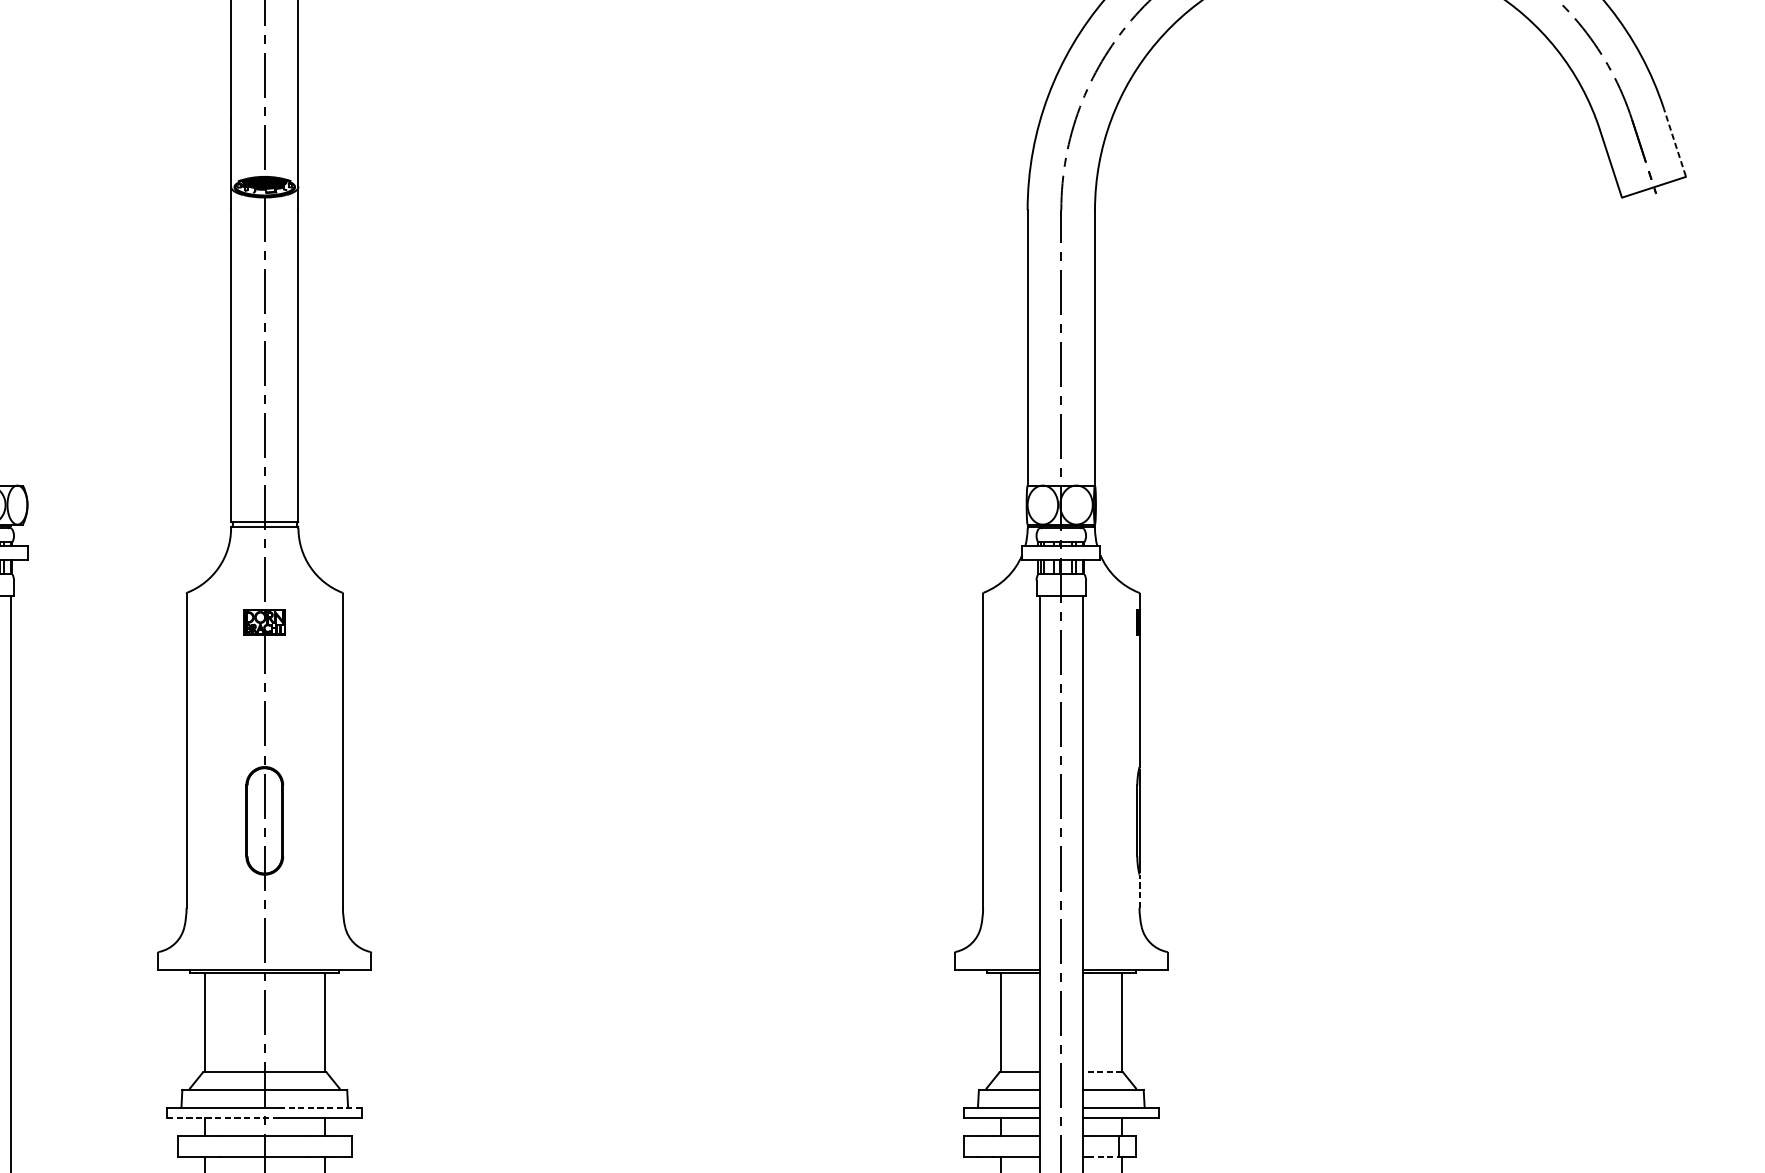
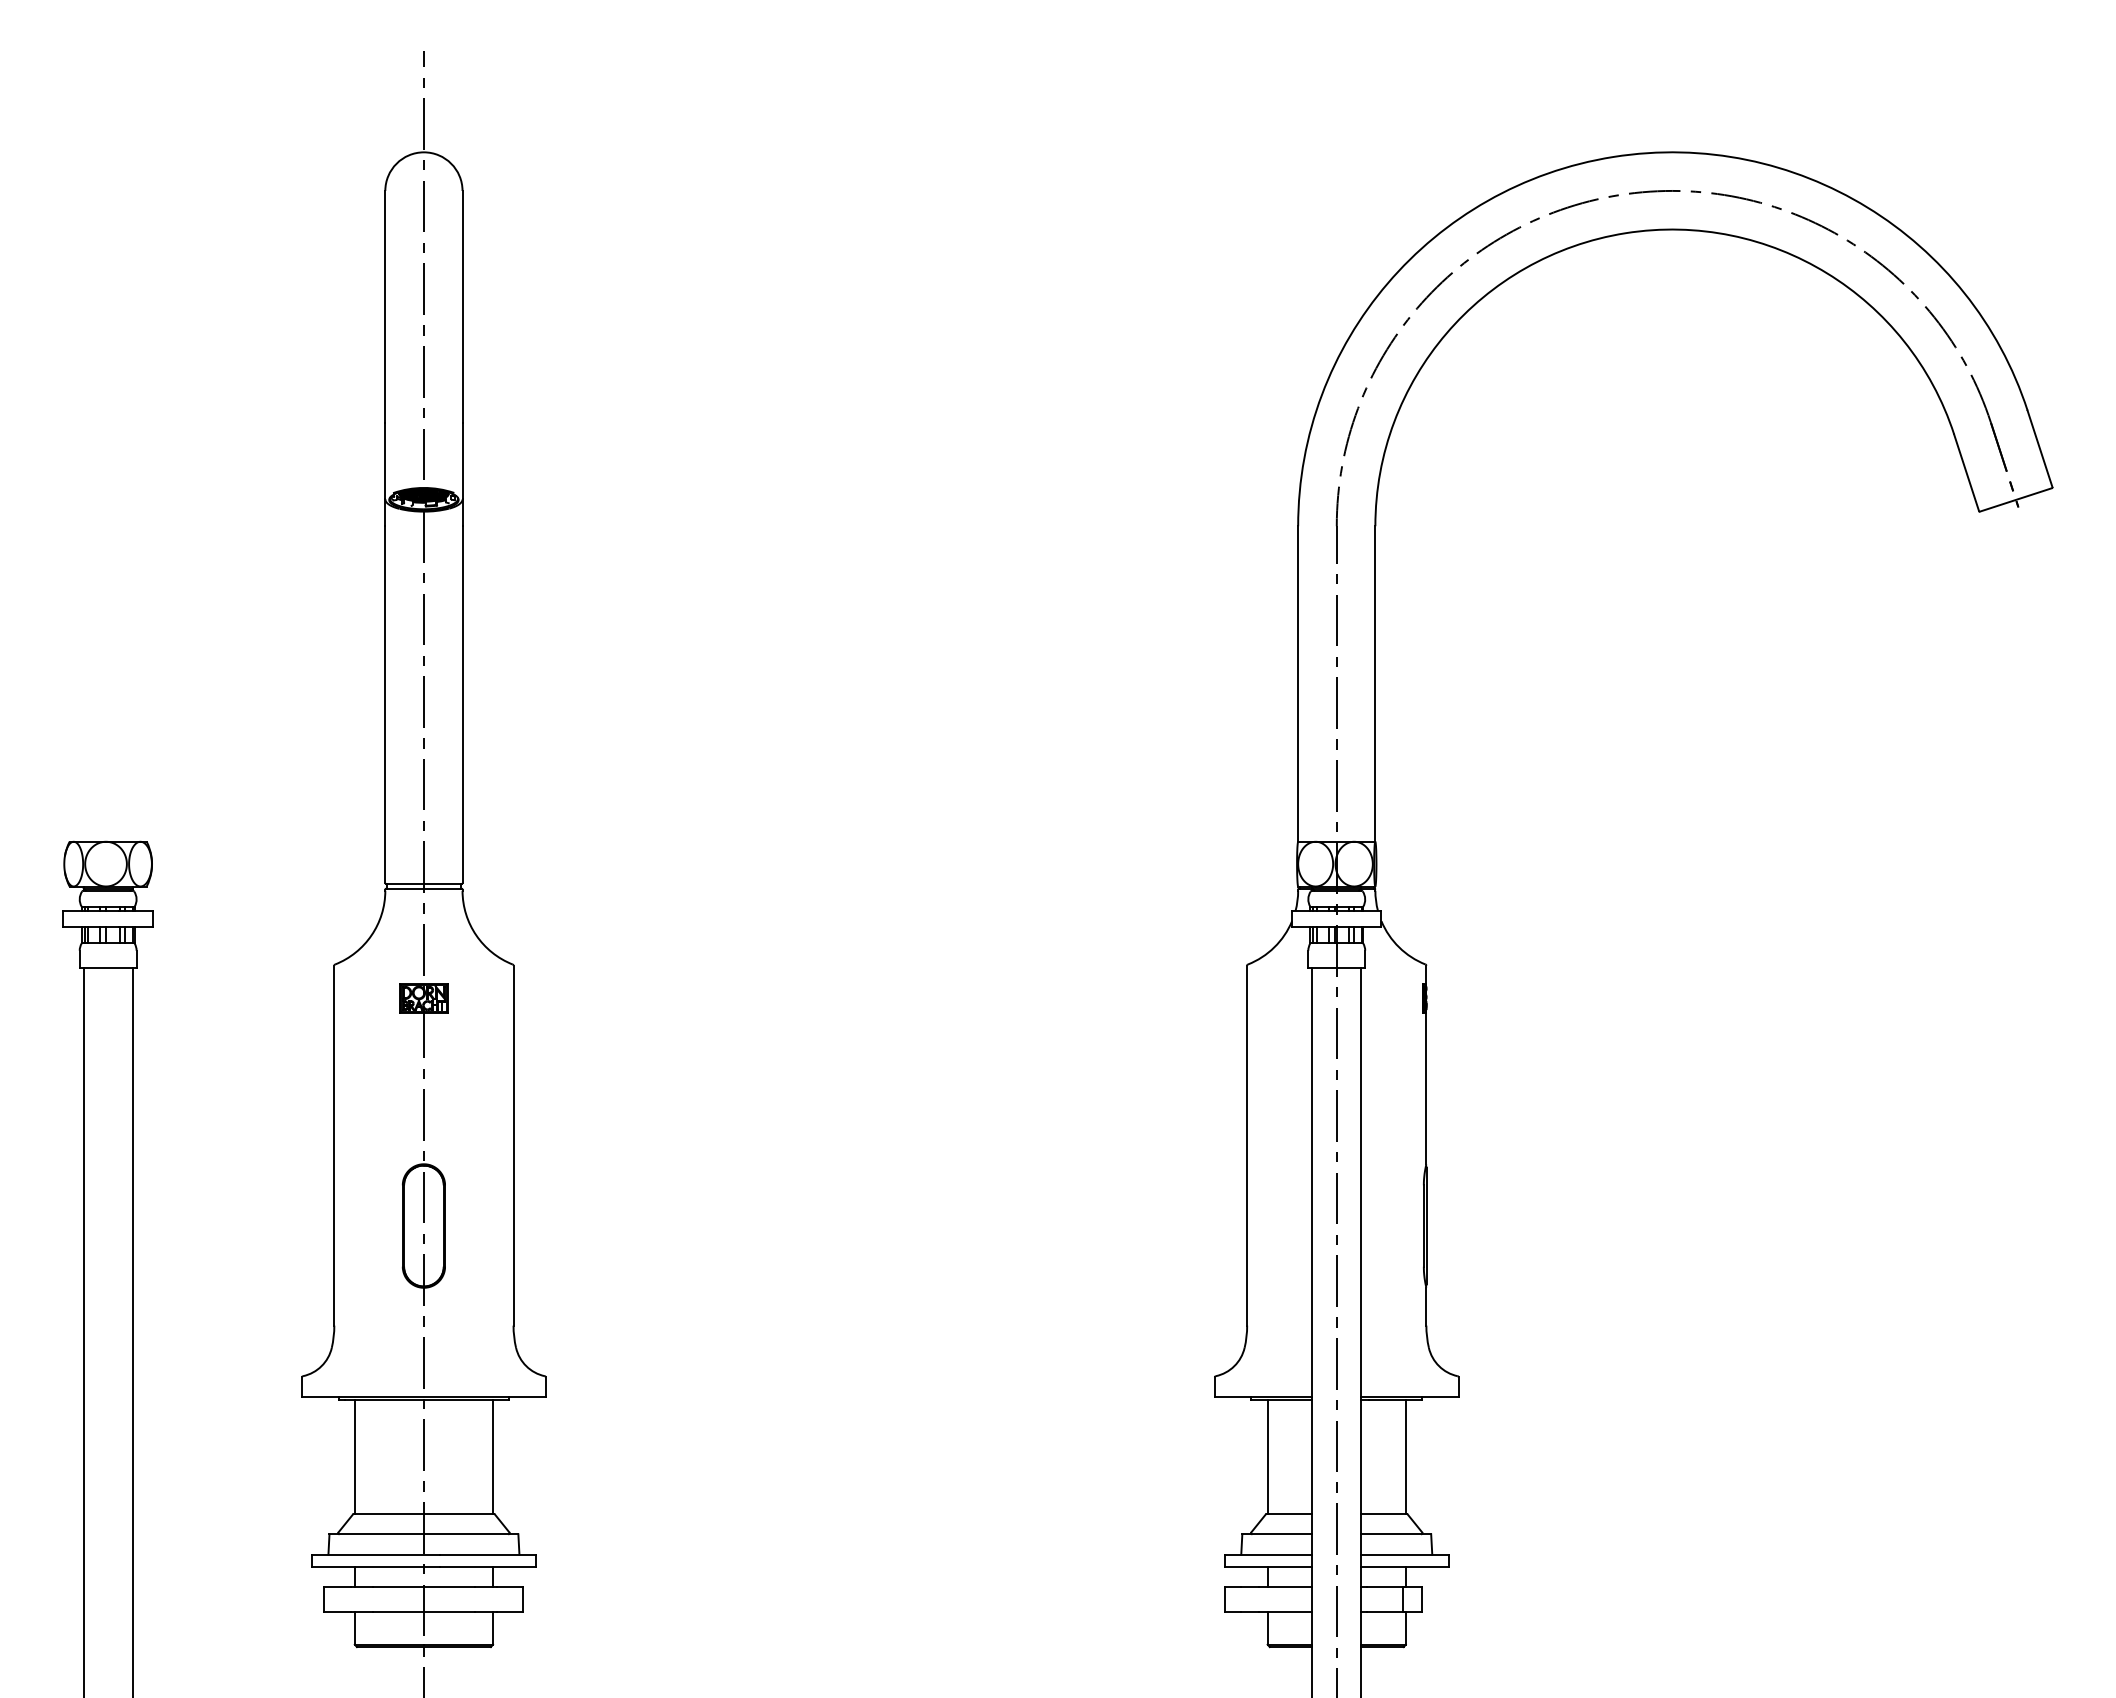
line: (1674, 142) -> (2039, 448), dashed -> solid
line: (1139, 891) -> (1426, 1306), dashed -> solid
line: (1102, 1072) -> (1384, 1514), dashed -> solid
line: (320, 1107) -> (487, 1554), dashed -> solid
line: (223, 1117) -> (376, 1566), dashed -> solid
line: (1103, 1157) -> (1385, 1611), dashed -> solid

